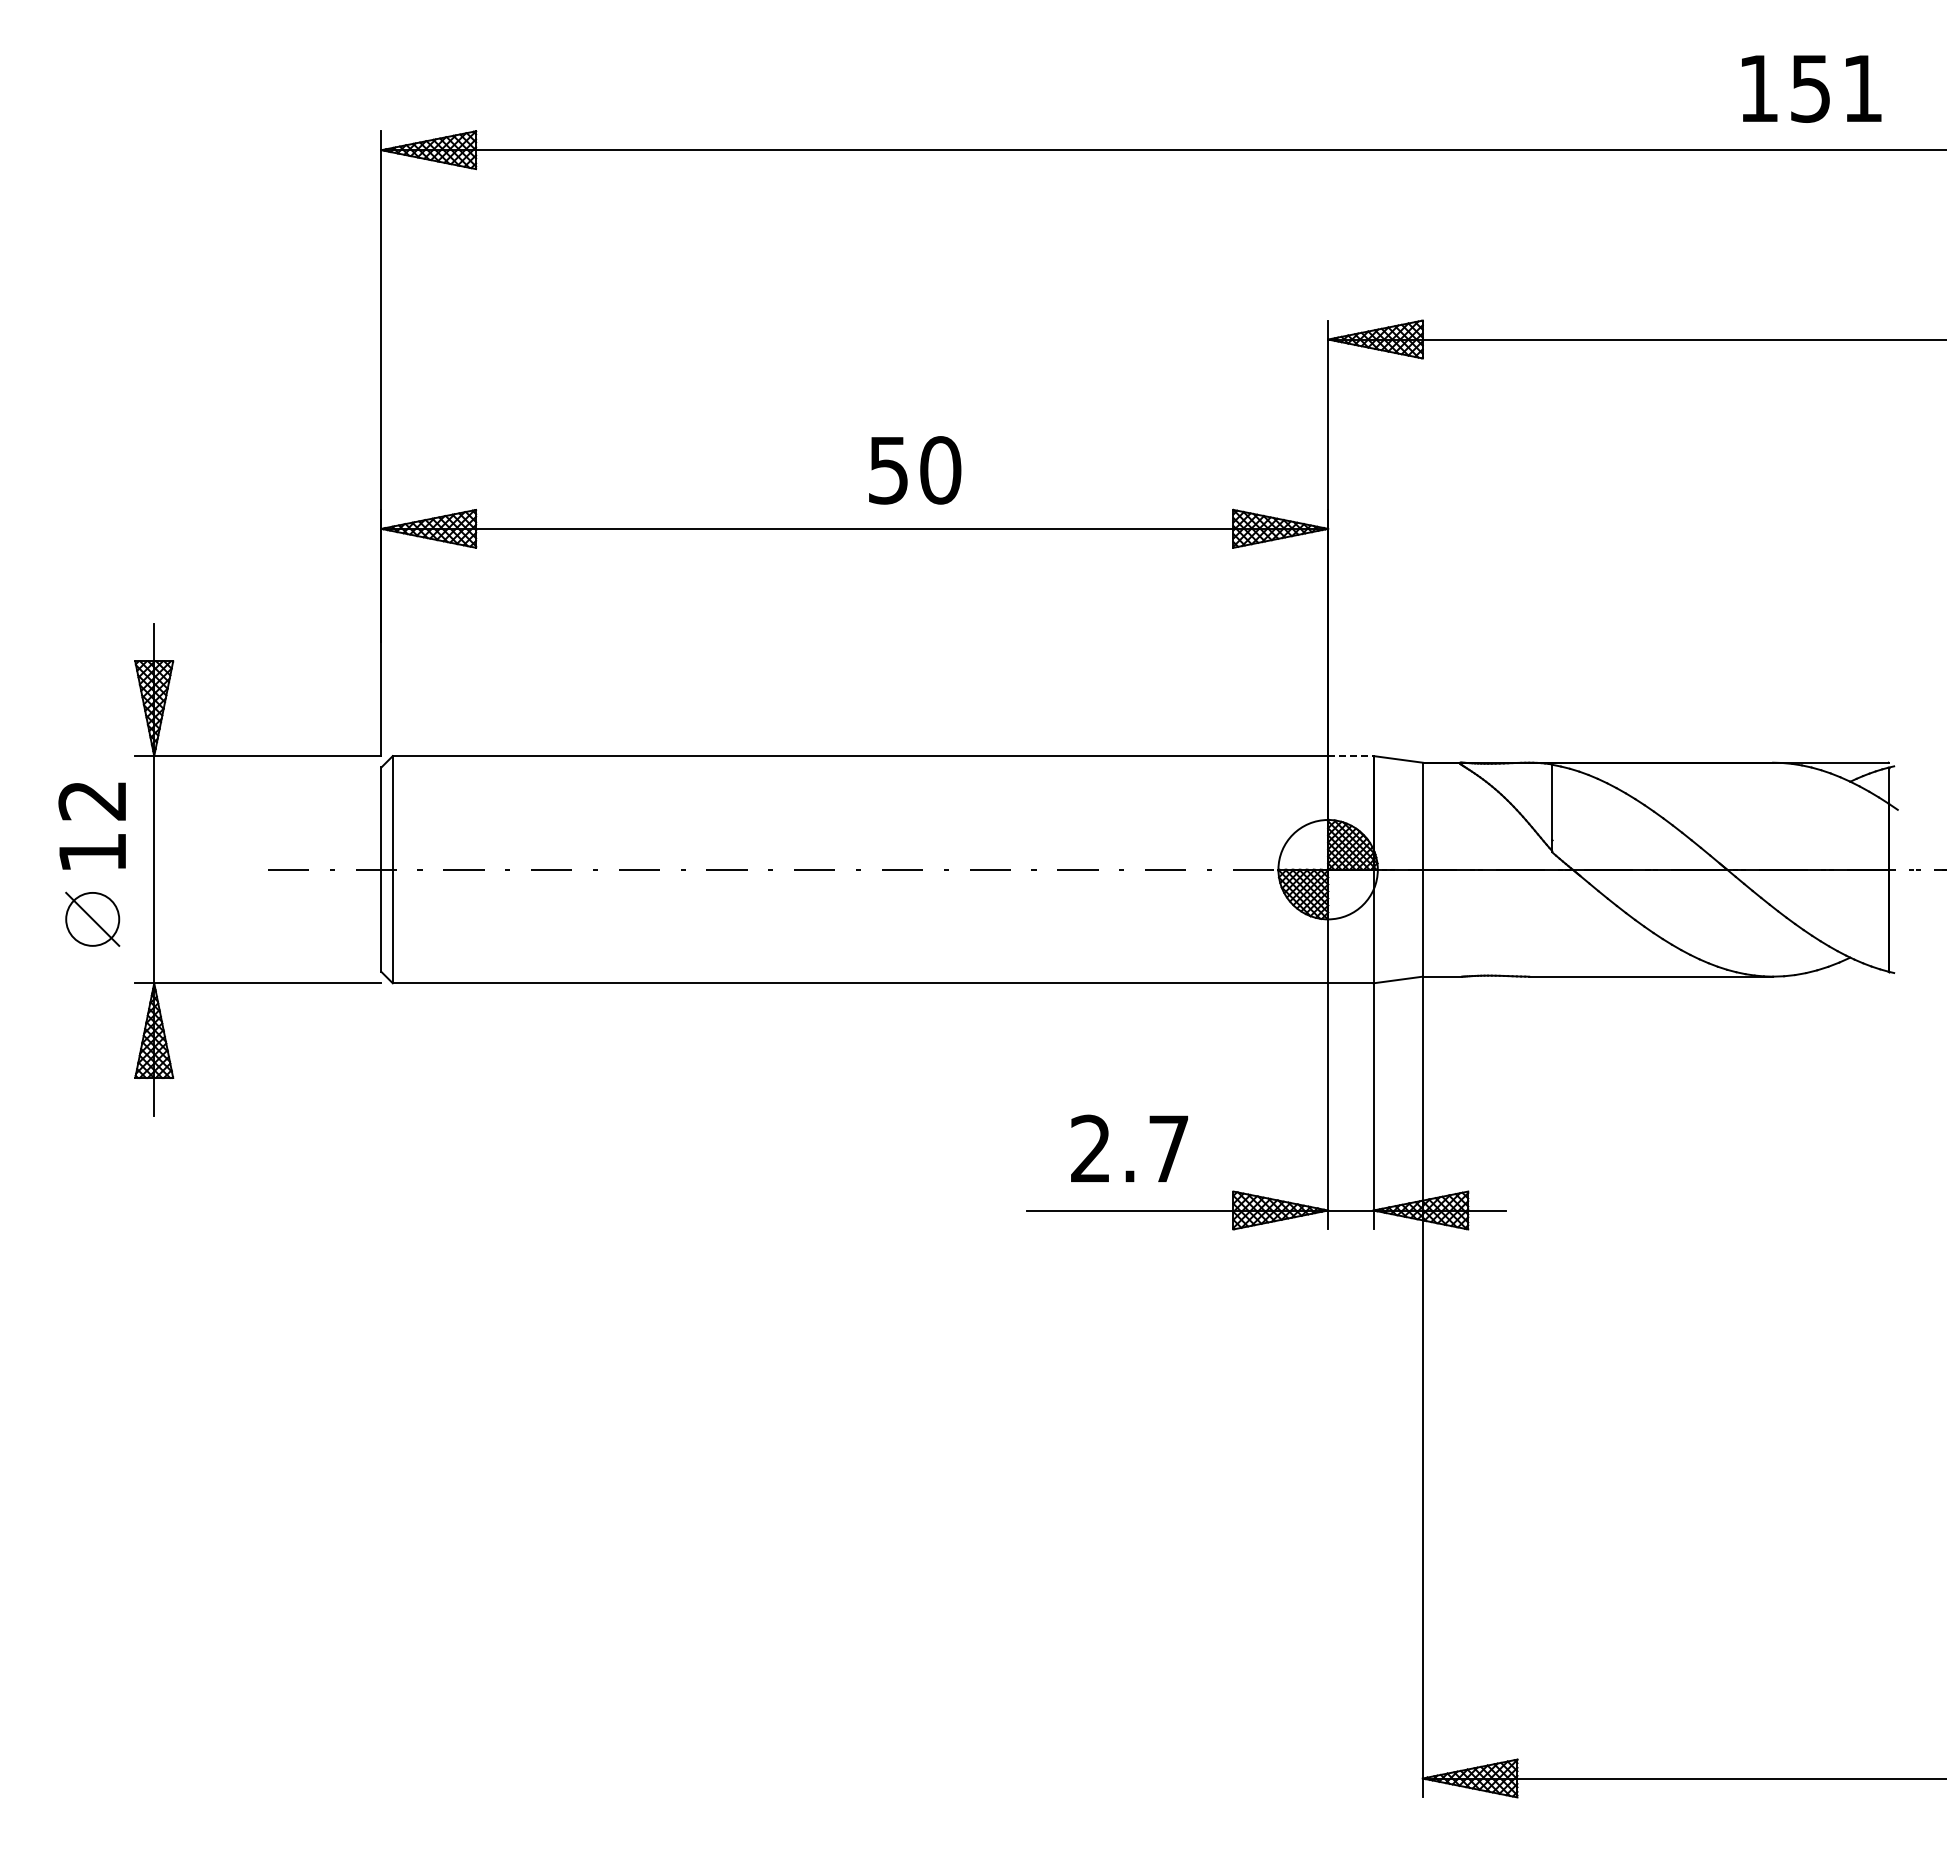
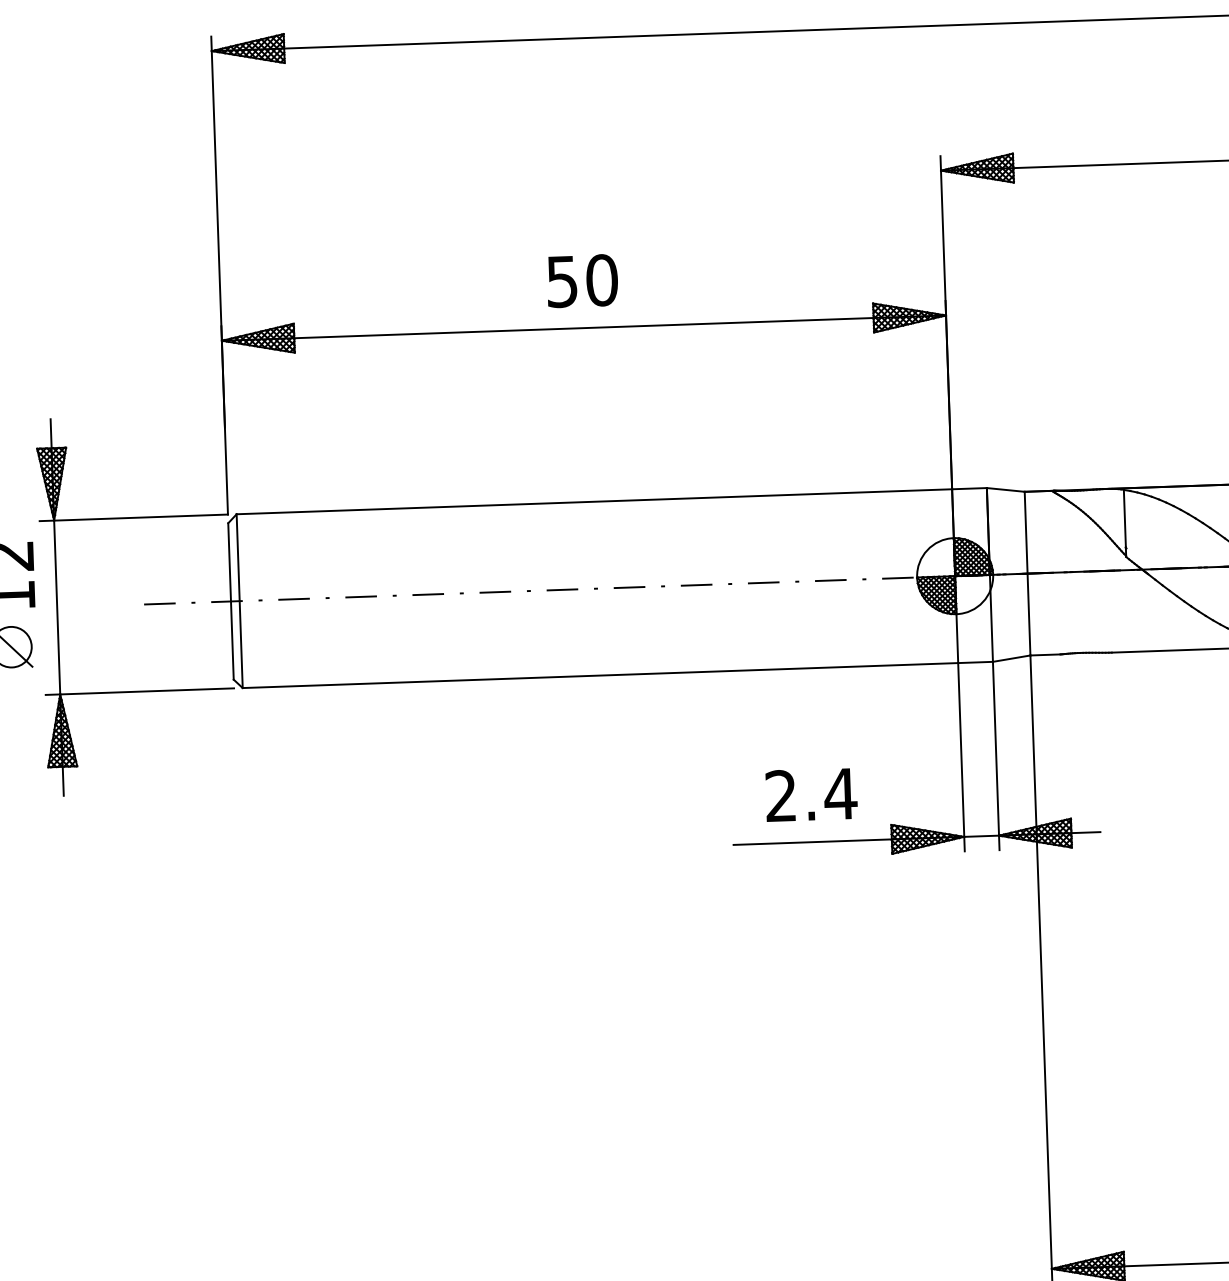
text: (915, 470) -> (582, 281), moved
line: (1350, 756) -> (969, 488), dashed -> solid
text: (1168, 1148) -> (840, 793), 2.7 -> 2.4

